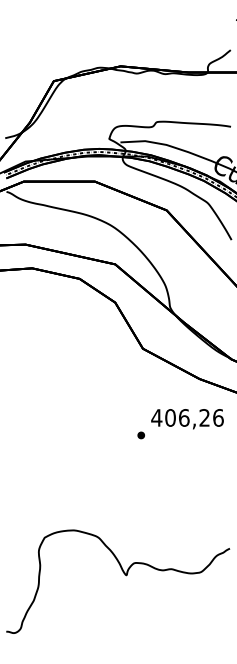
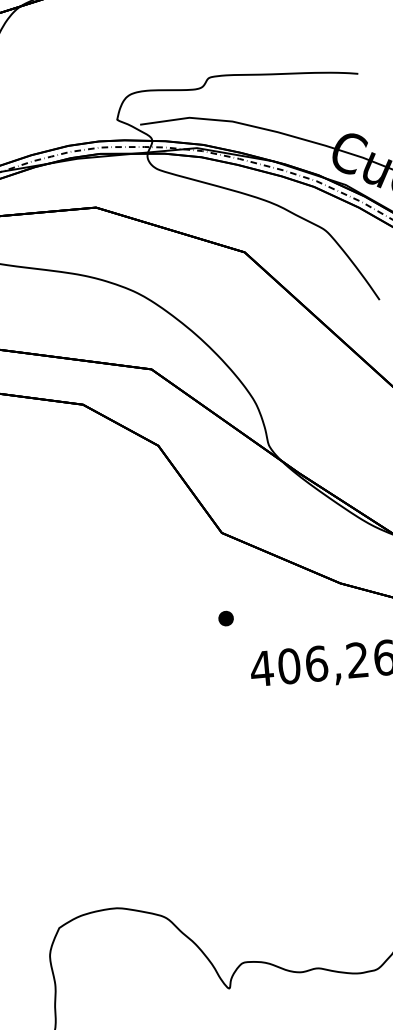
part: (140, 435) -> (224, 618), moved

